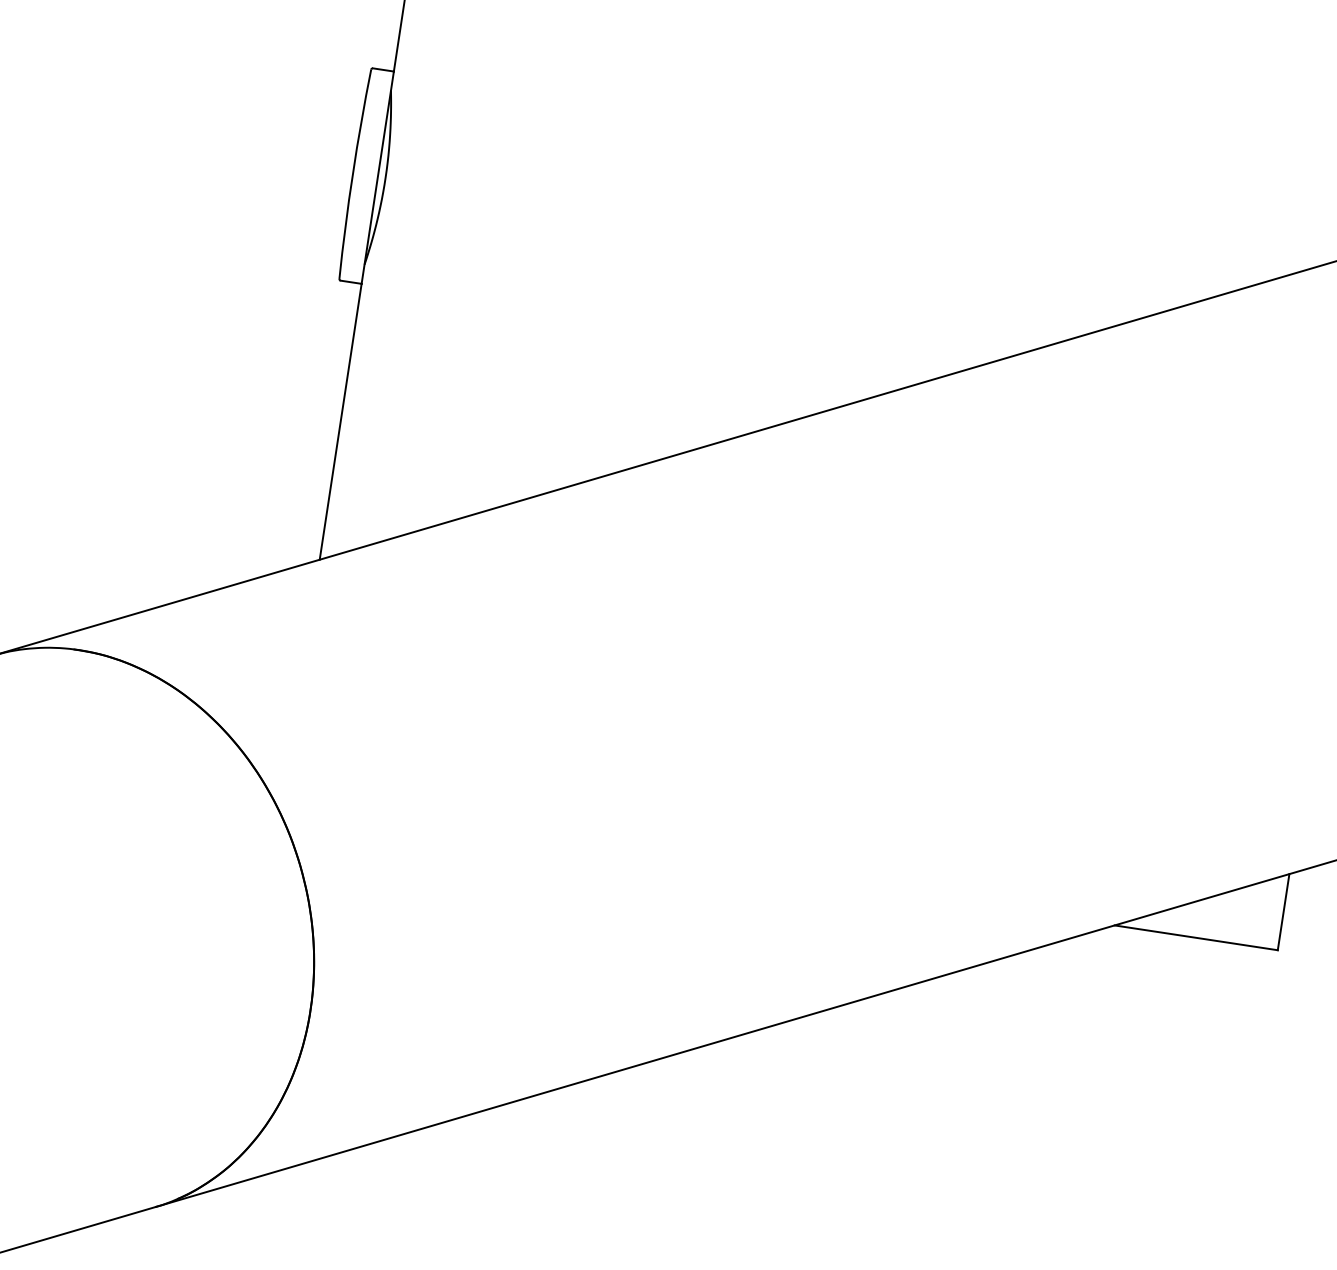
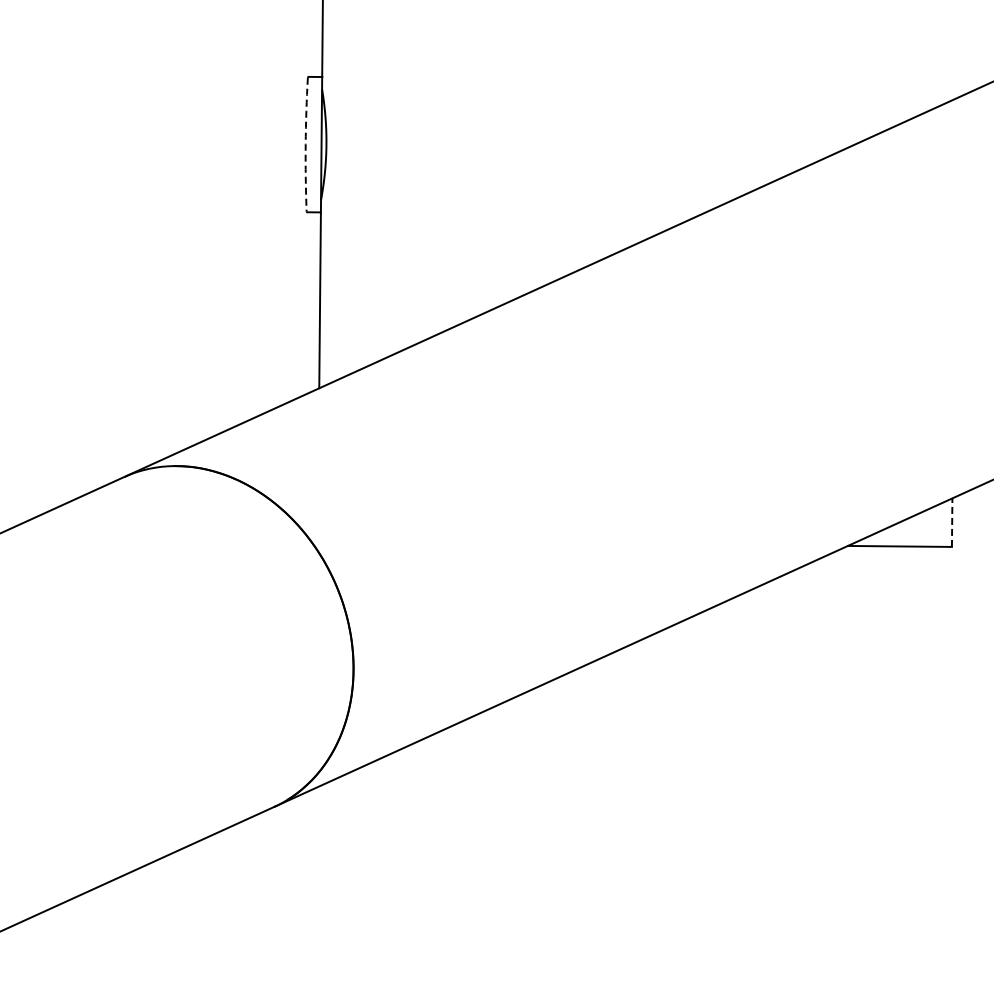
arc: (352, 173) -> (305, 144), solid -> dashed
line: (1284, 911) -> (952, 522), solid -> dashed

